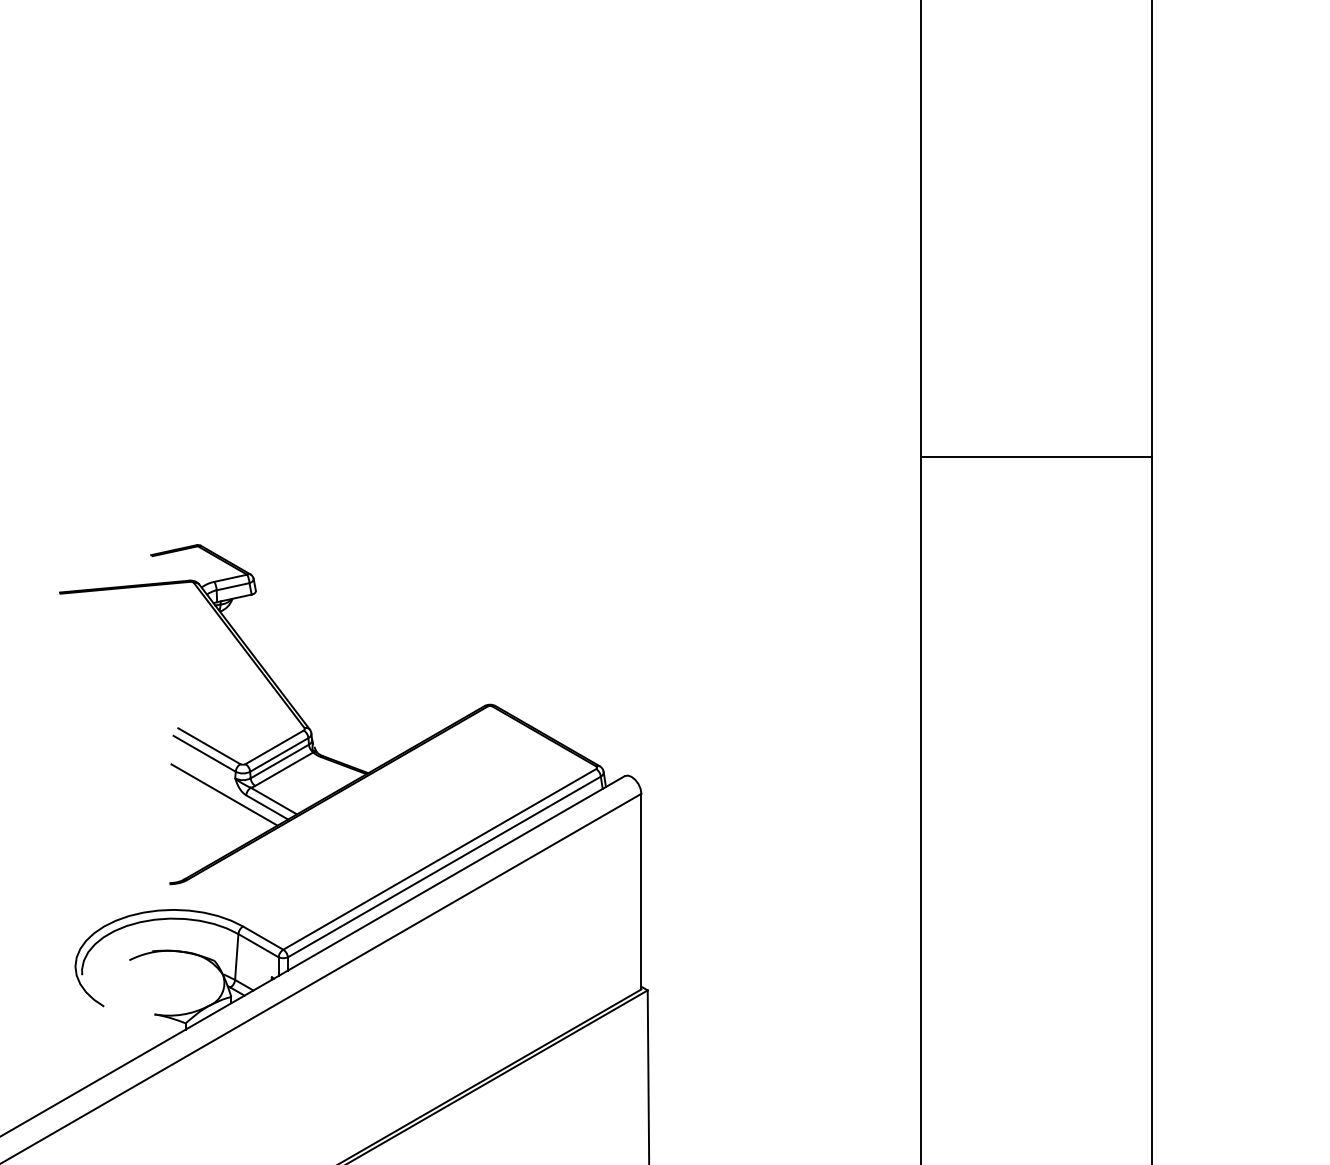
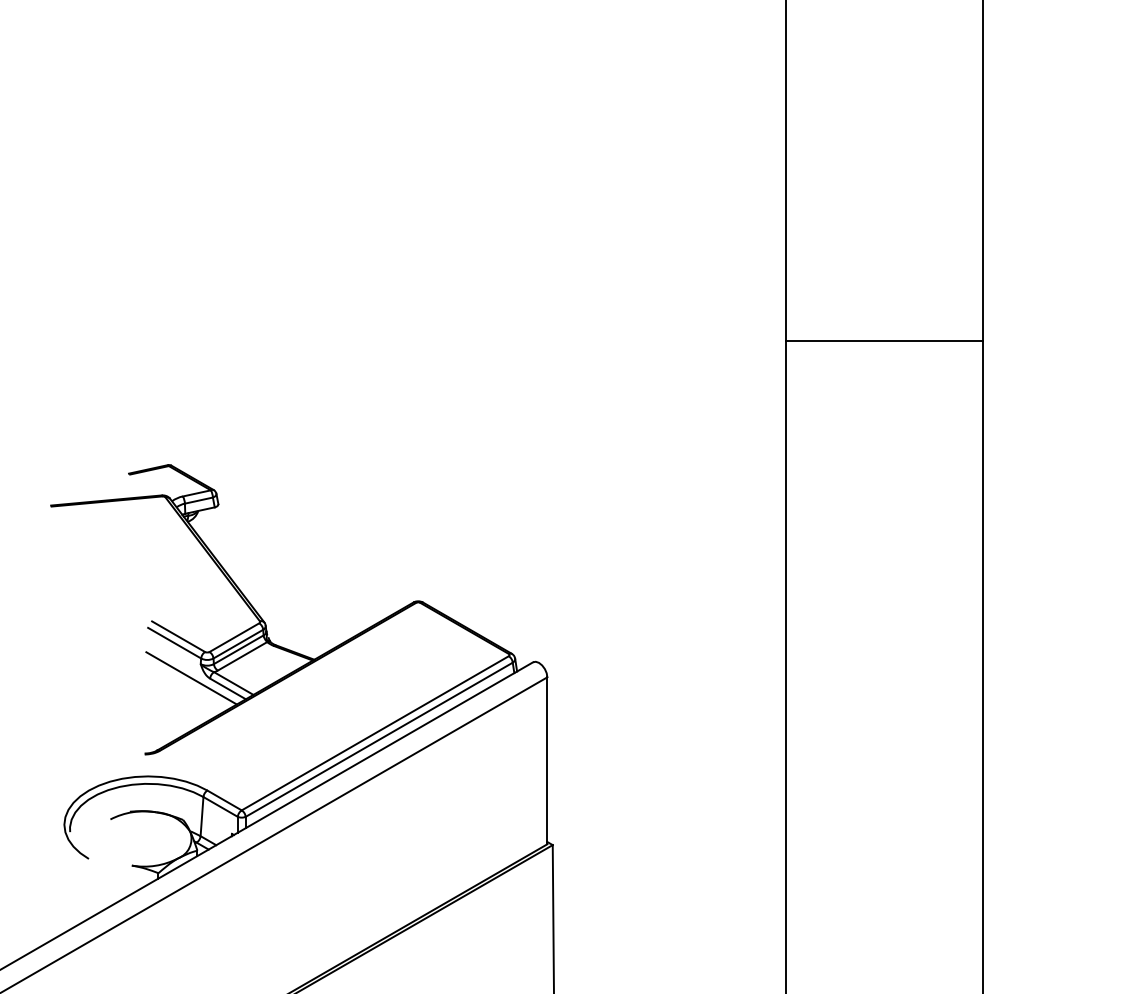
line: (1036, 456) -> (884, 340), moved

